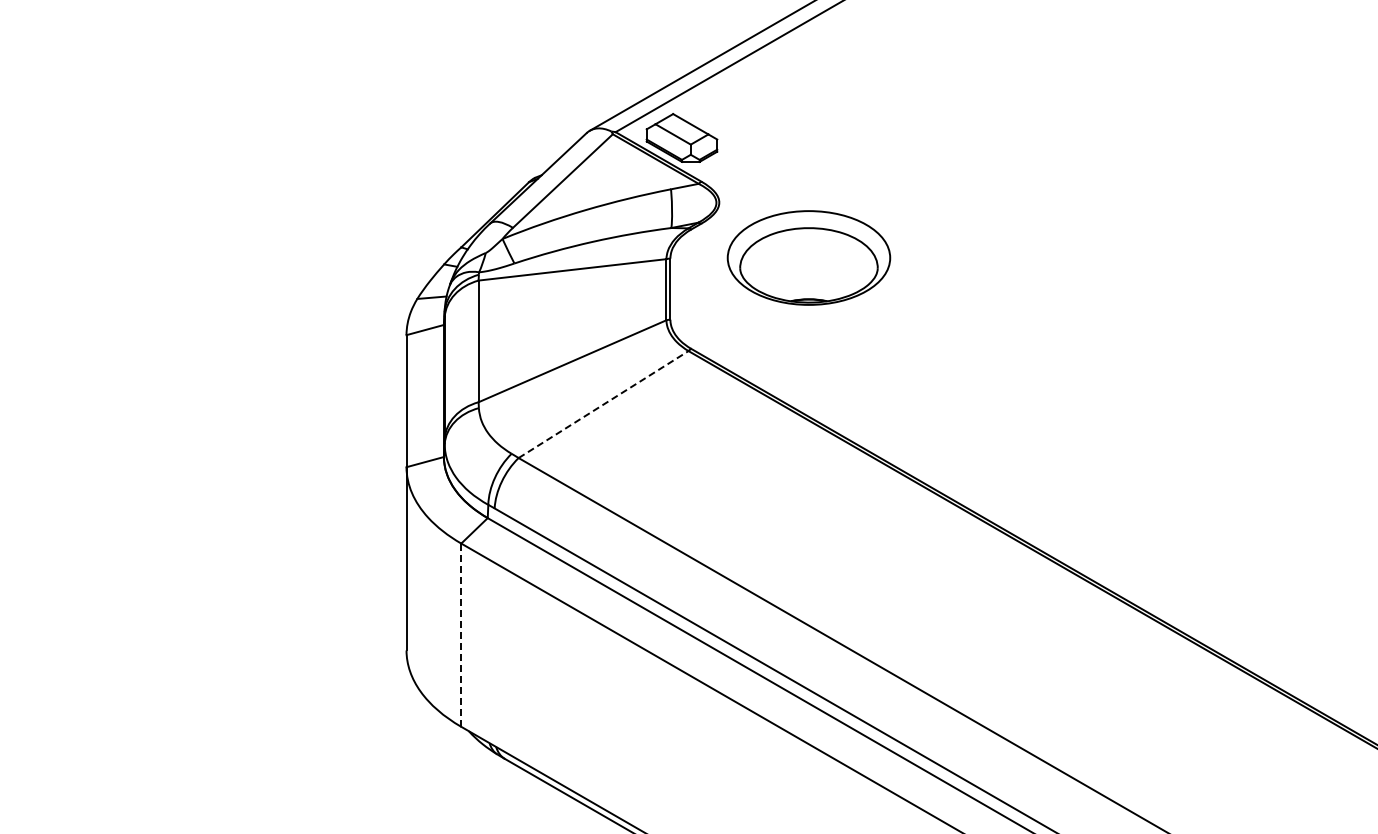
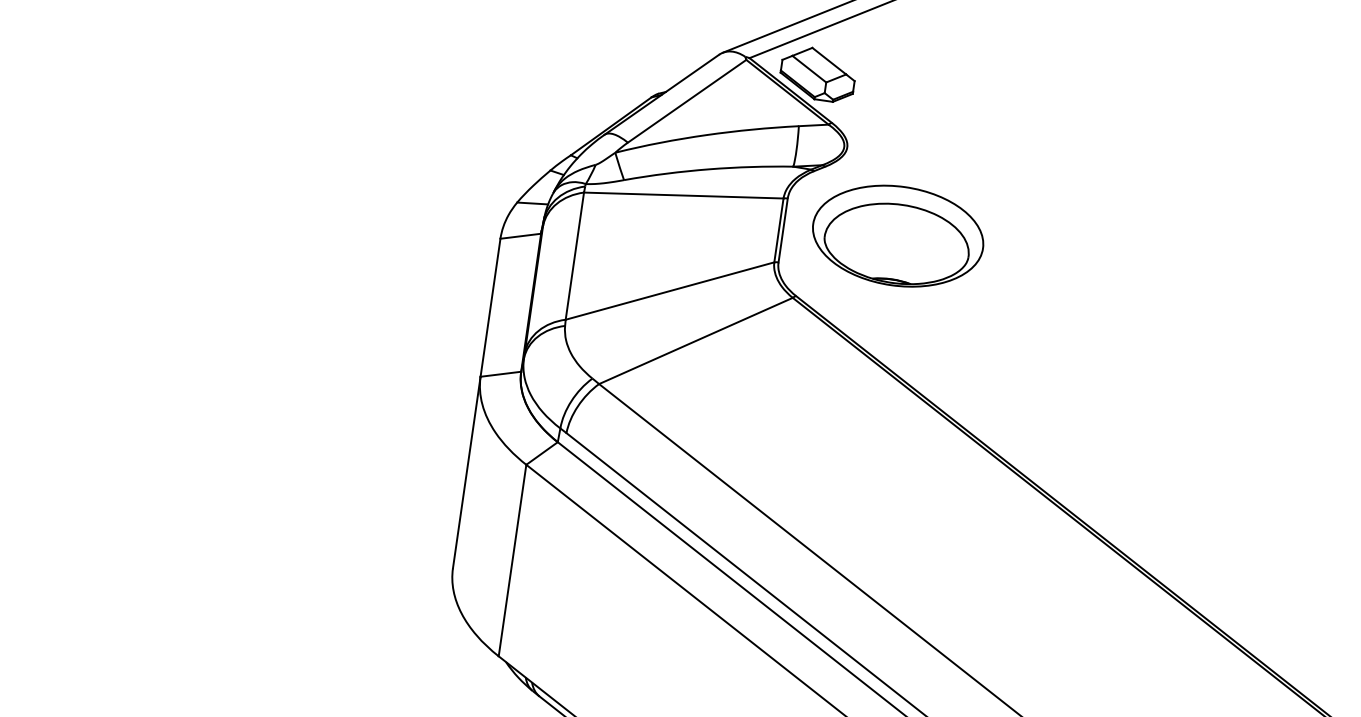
part: (808, 257) -> (897, 235), moved
line: (604, 404) -> (696, 341), dashed -> solid
line: (461, 635) -> (512, 560), dashed -> solid

